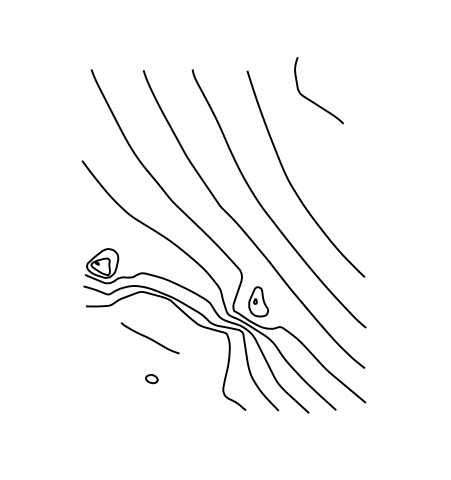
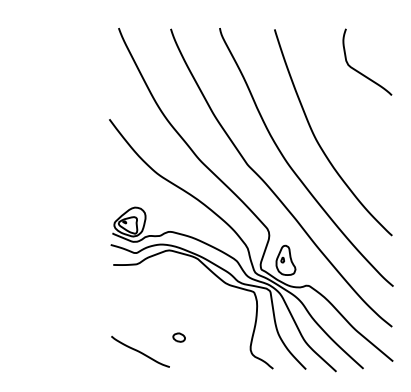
curve: (312, 100) -> (360, 72), moved
curve: (149, 338) -> (139, 352), moved

